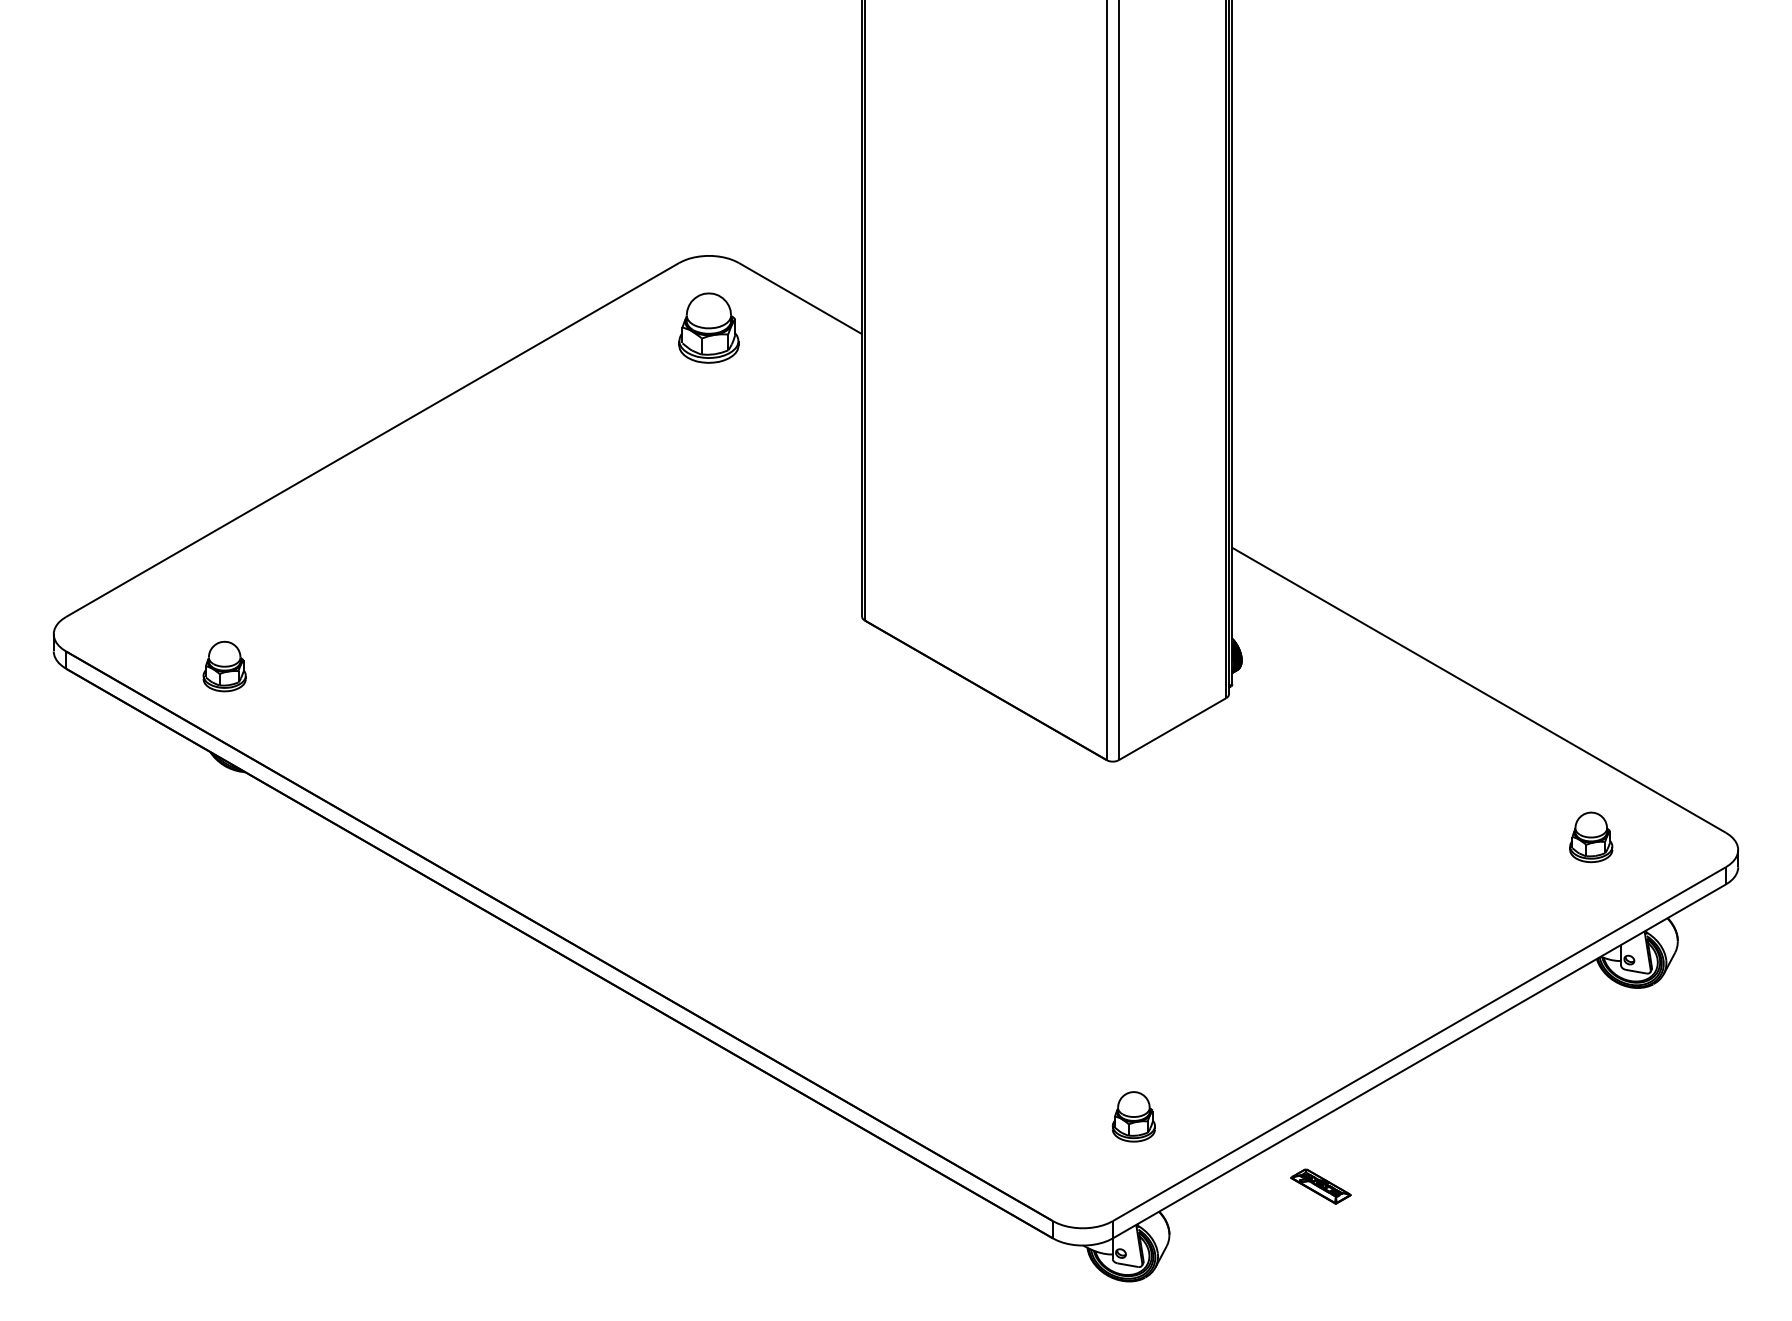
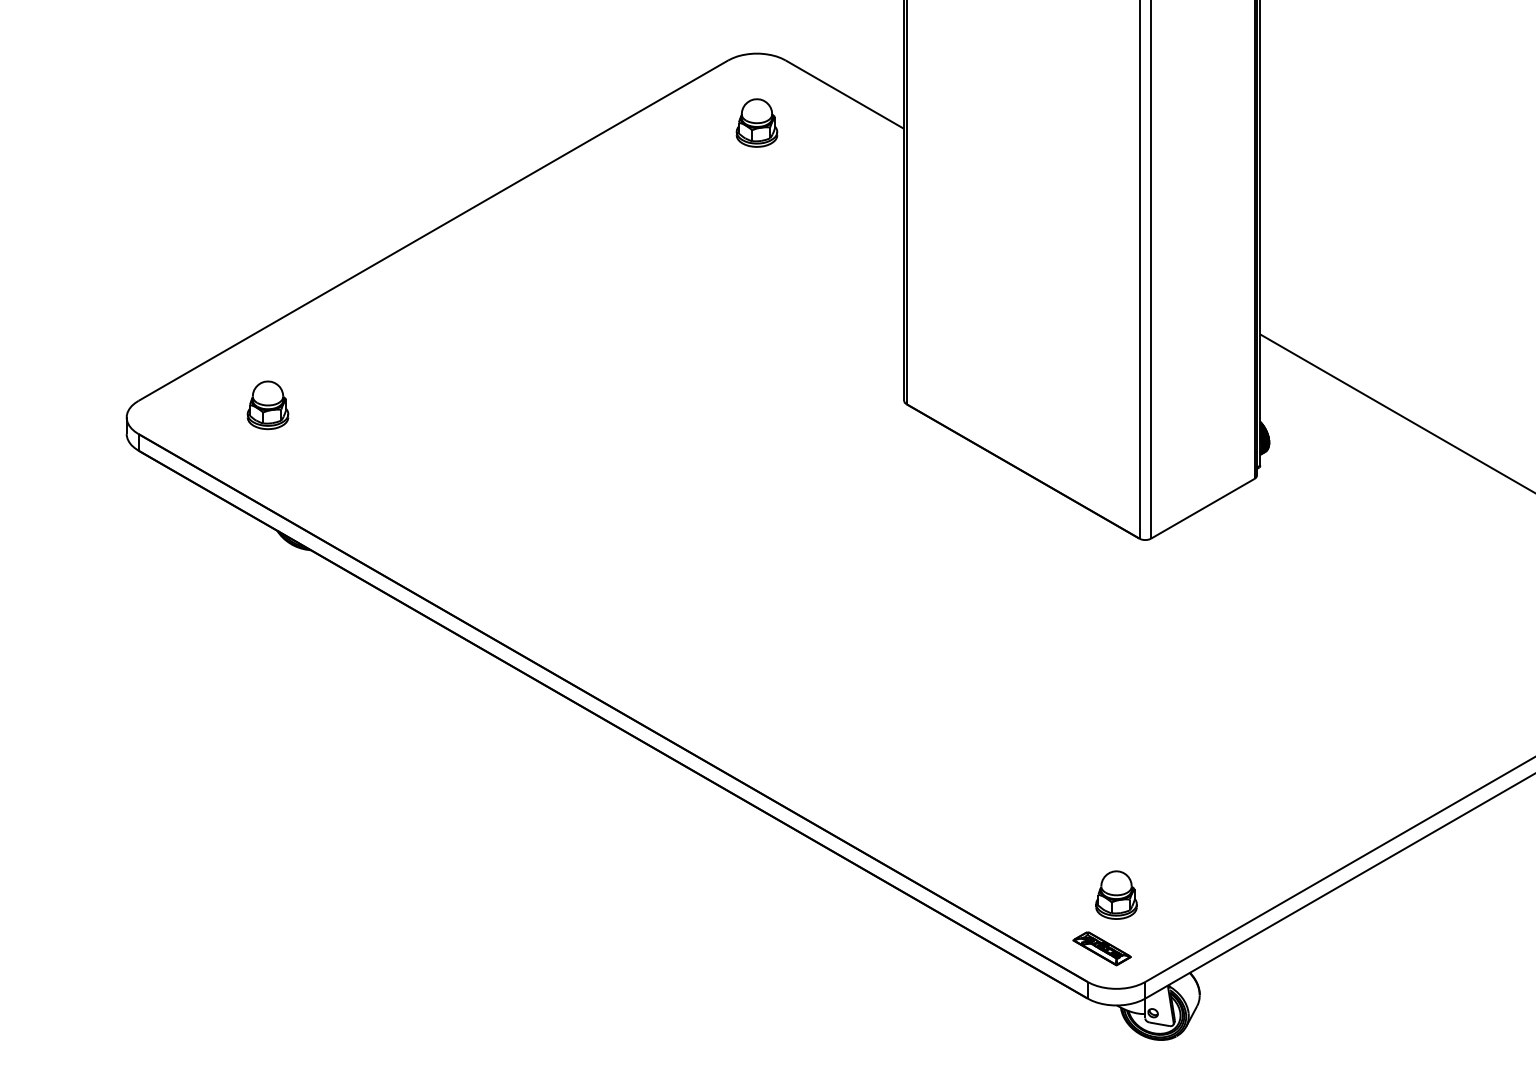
part: (709, 327) -> (757, 122), size x0.71
part: (224, 666) -> (267, 405), moved
part: (1133, 1116) -> (1116, 894), moved
part: (1320, 1186) -> (1101, 948), moved

